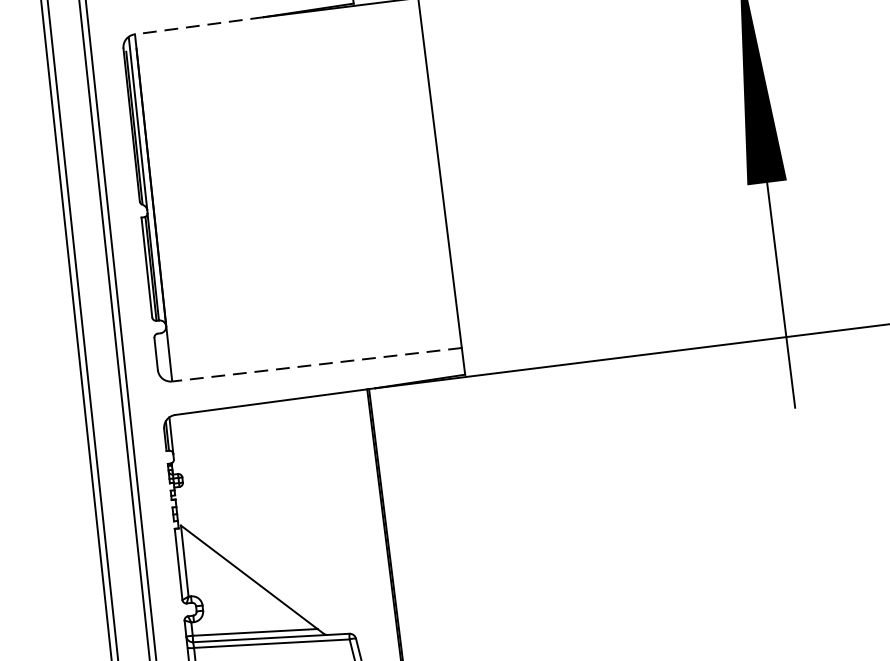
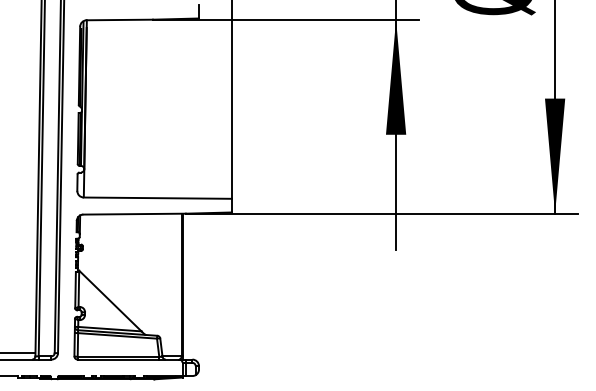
line: (198, 26) -> (119, 20), dashed -> solid
line: (316, 365) -> (157, 198), dashed -> solid

